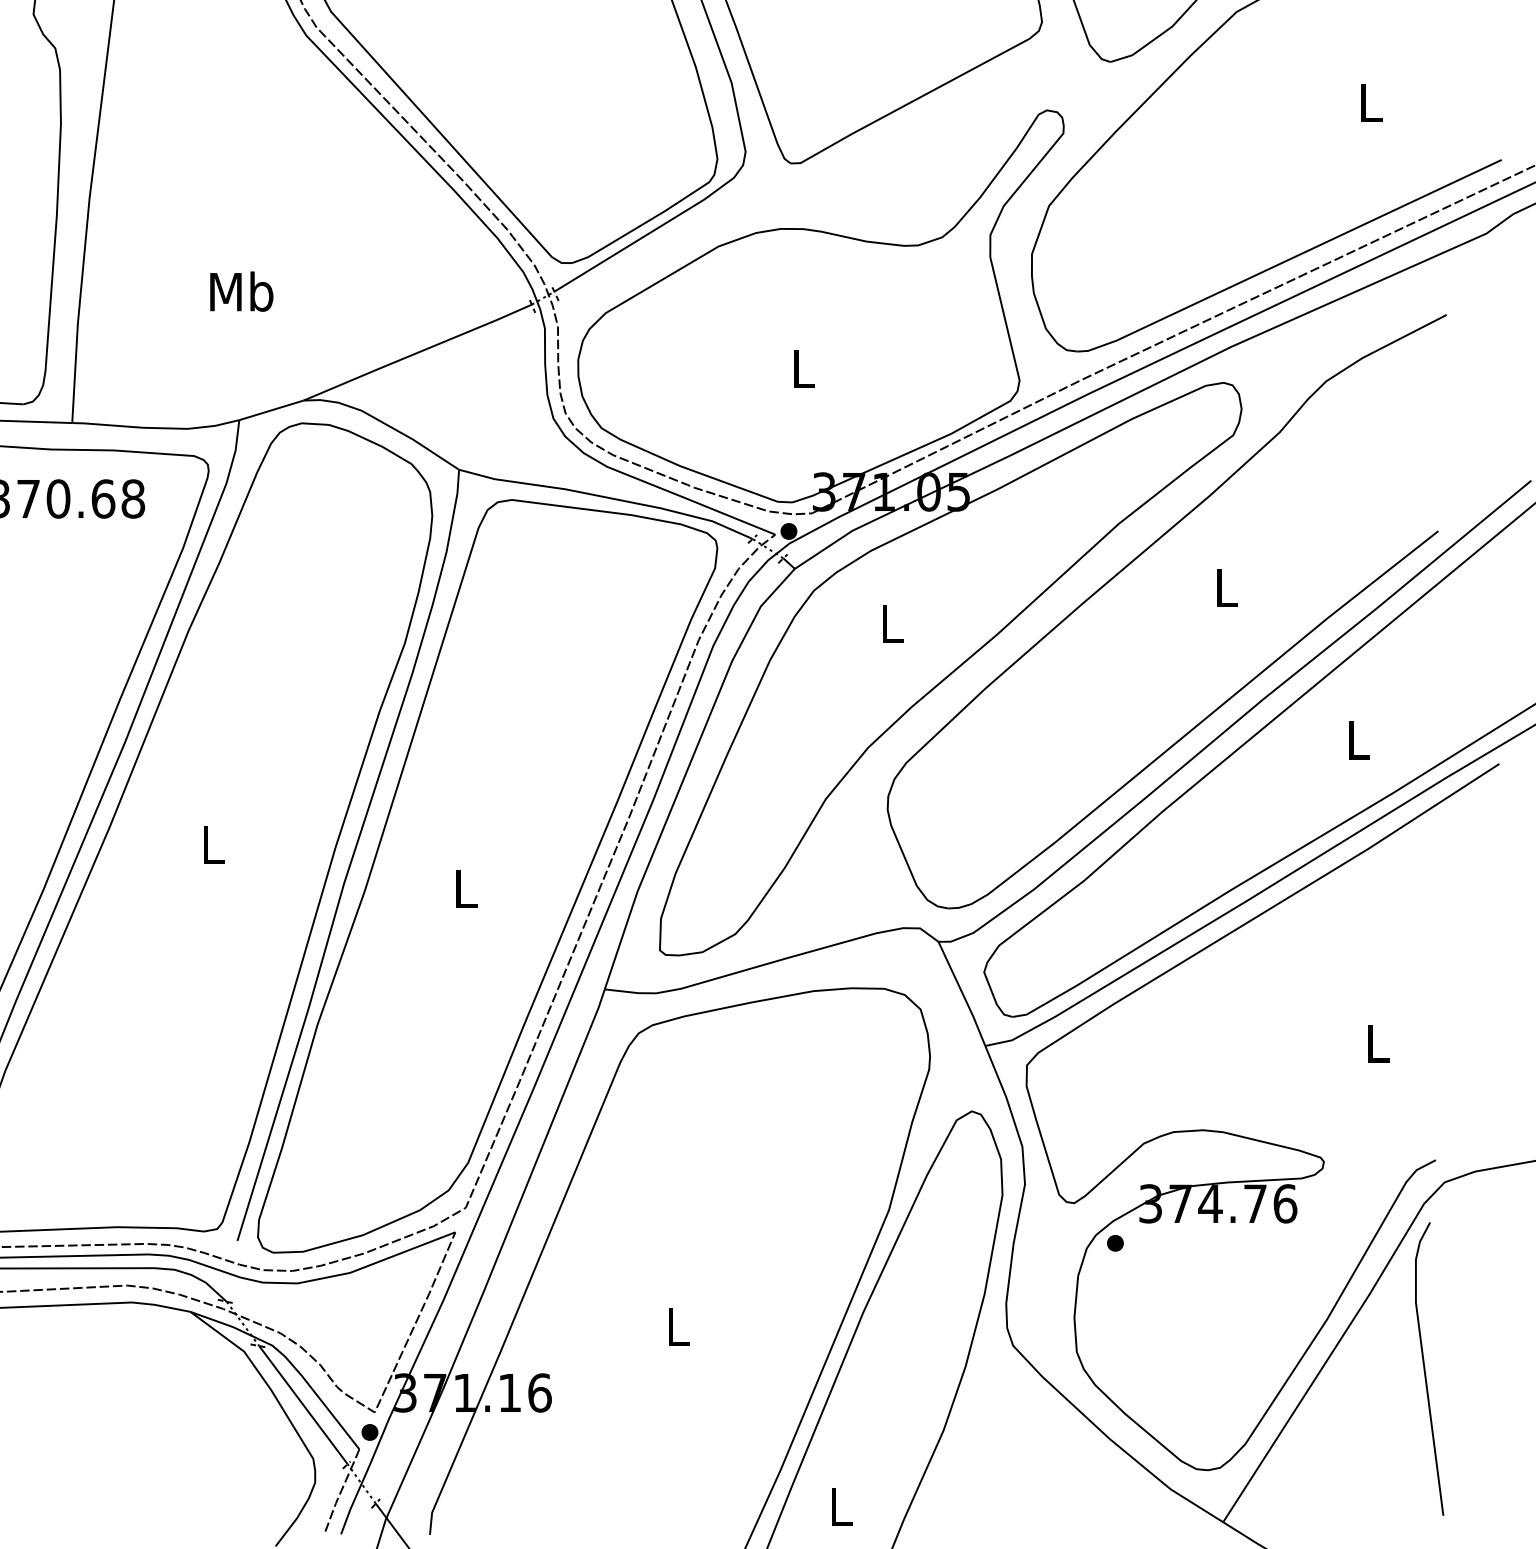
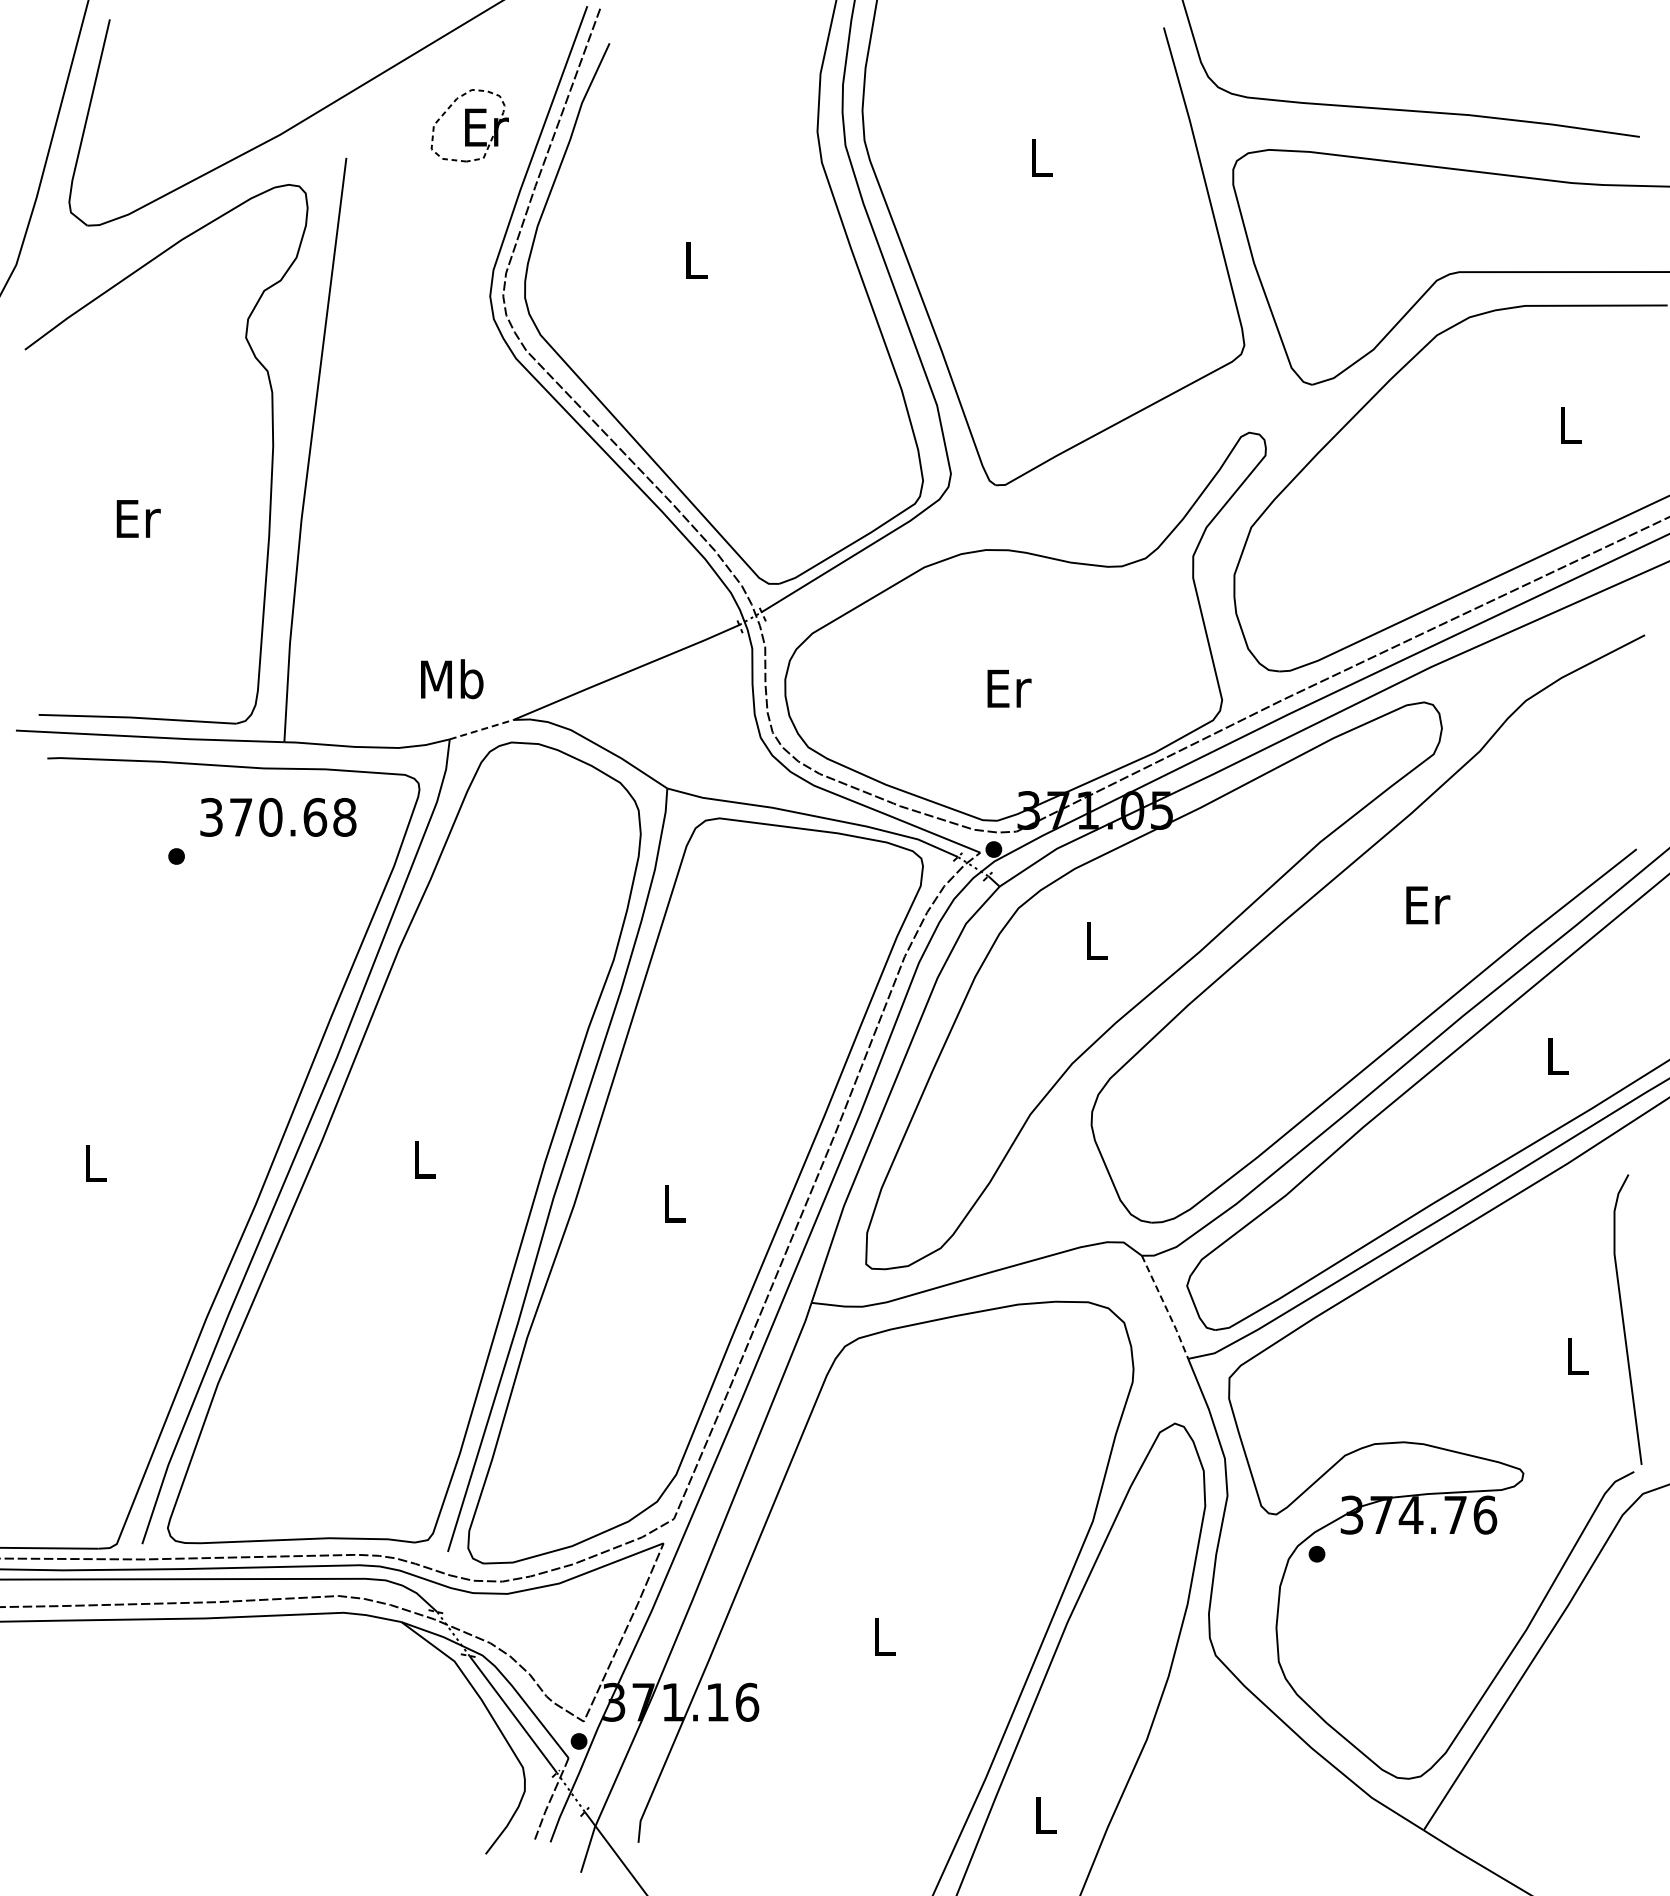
text: (242, 291) -> (452, 679), moved
text: (804, 368) -> (1009, 688), L -> Er
line: (272, 410) -> (482, 729), solid -> dashed
text: (1228, 587) -> (1428, 905), L -> Er
line: (963, 994) -> (1166, 1307), solid -> dashed
line: (1426, 1370) -> (1624, 1321), moved

